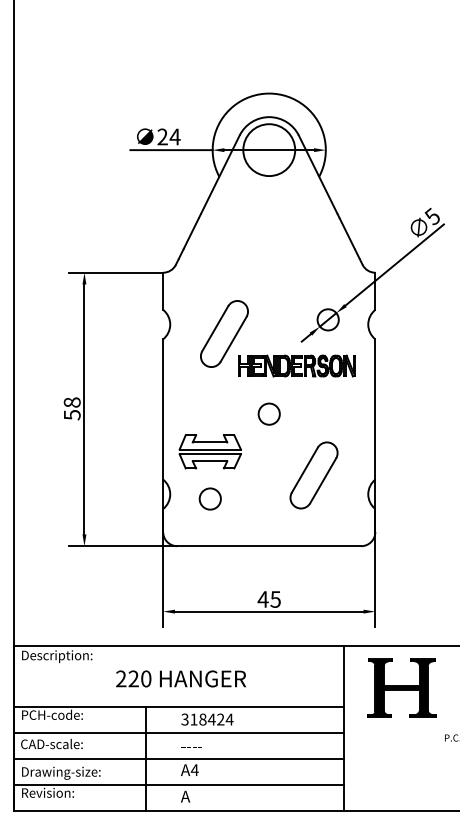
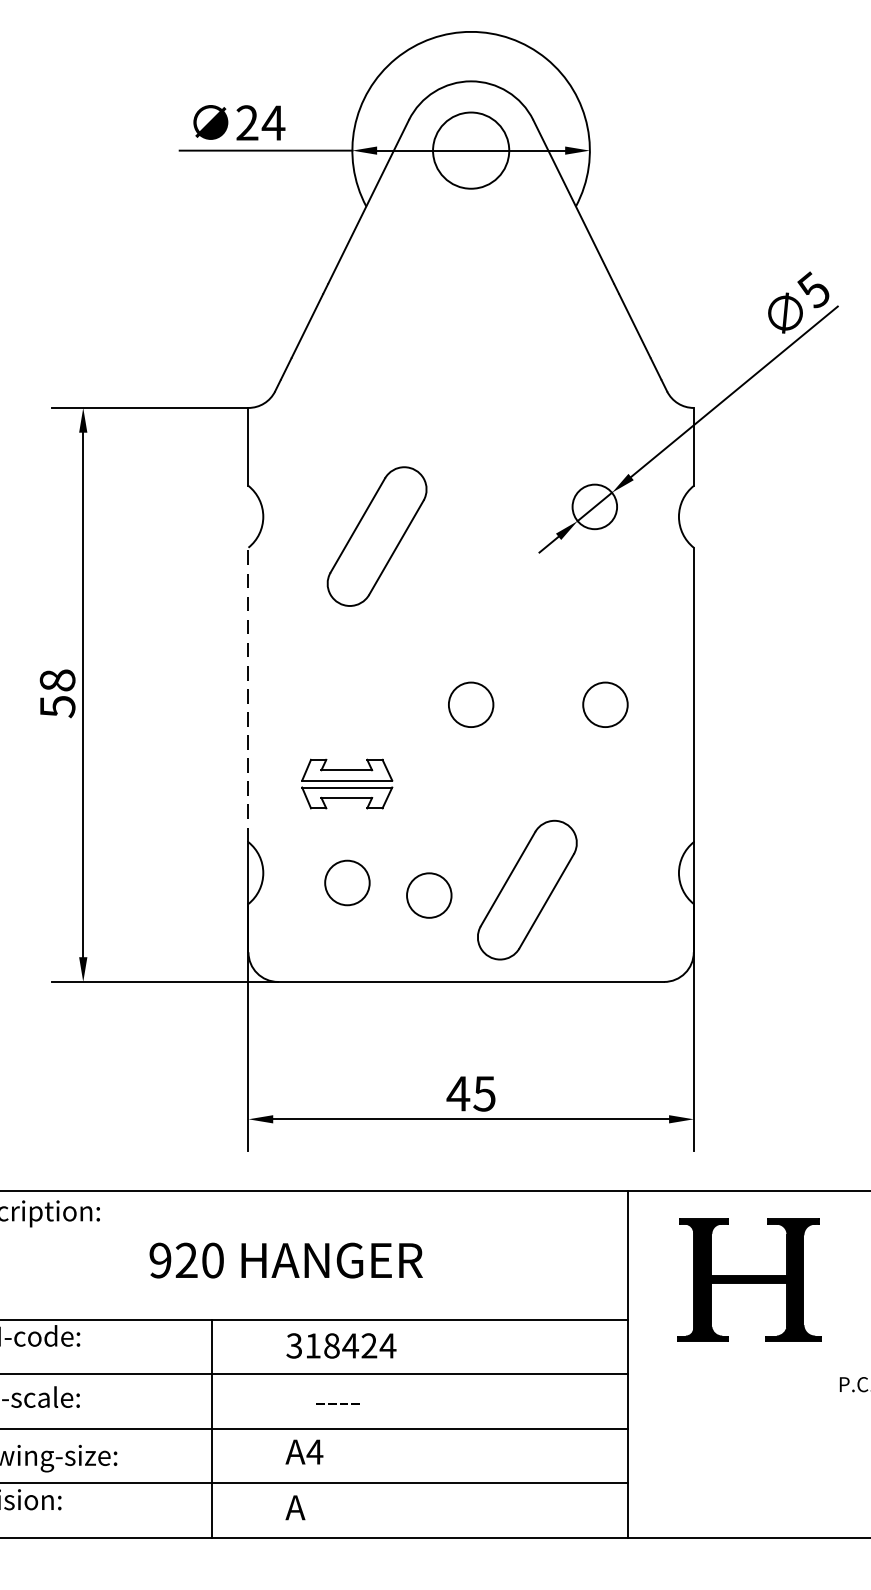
circle: (269, 150) -> (471, 151), size x0.7
part: (296, 365) -> (528, 602), removed
line: (163, 408) -> (249, 692), solid -> dashed
circle: (332, 413) -> (603, 703), added
part: (209, 451) -> (345, 783), size x0.7
part: (313, 475) -> (526, 890), moved
circle: (248, 504) -> (427, 894), added
text: (121, 678) -> (160, 1259), 220 -> 920
text: (191, 747) -> (337, 1404), moved

